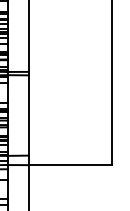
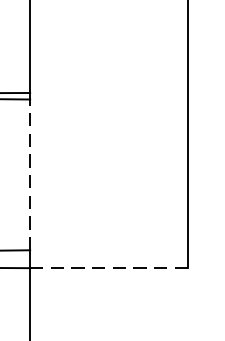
line: (28, 115) -> (30, 174), solid -> dashed
line: (70, 165) -> (108, 268), solid -> dashed

